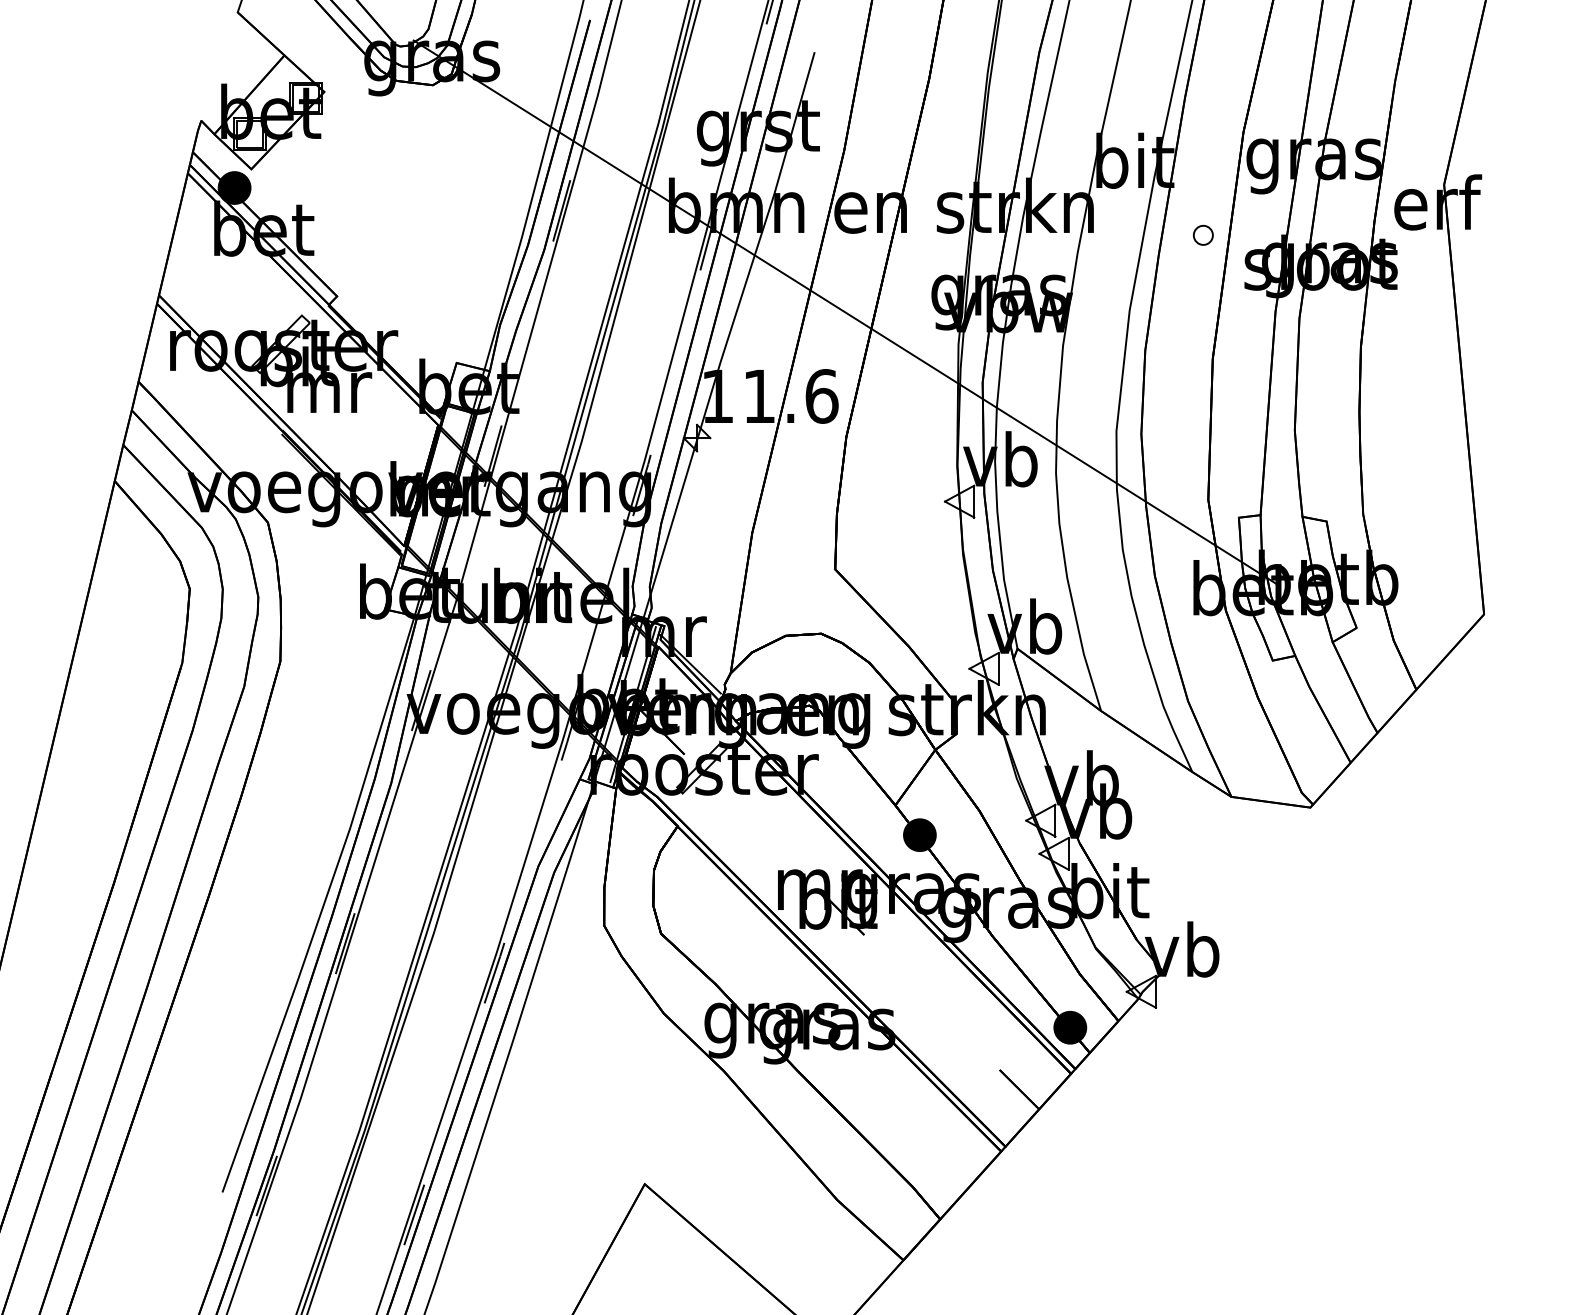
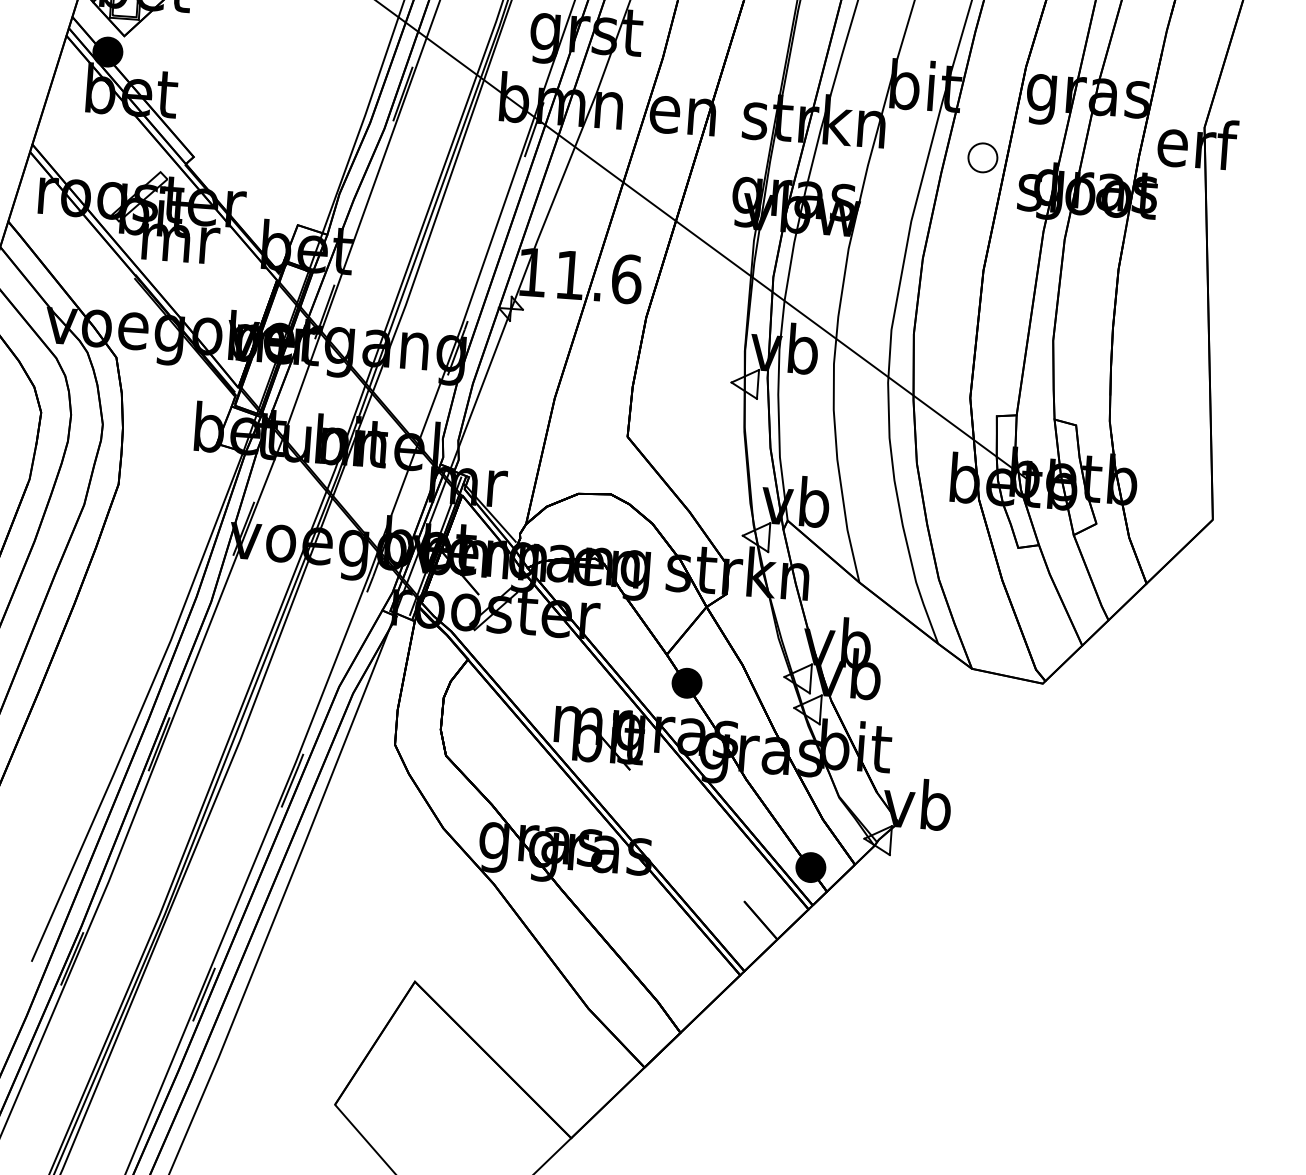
part: (1203, 235) -> (983, 158), size x1.67

